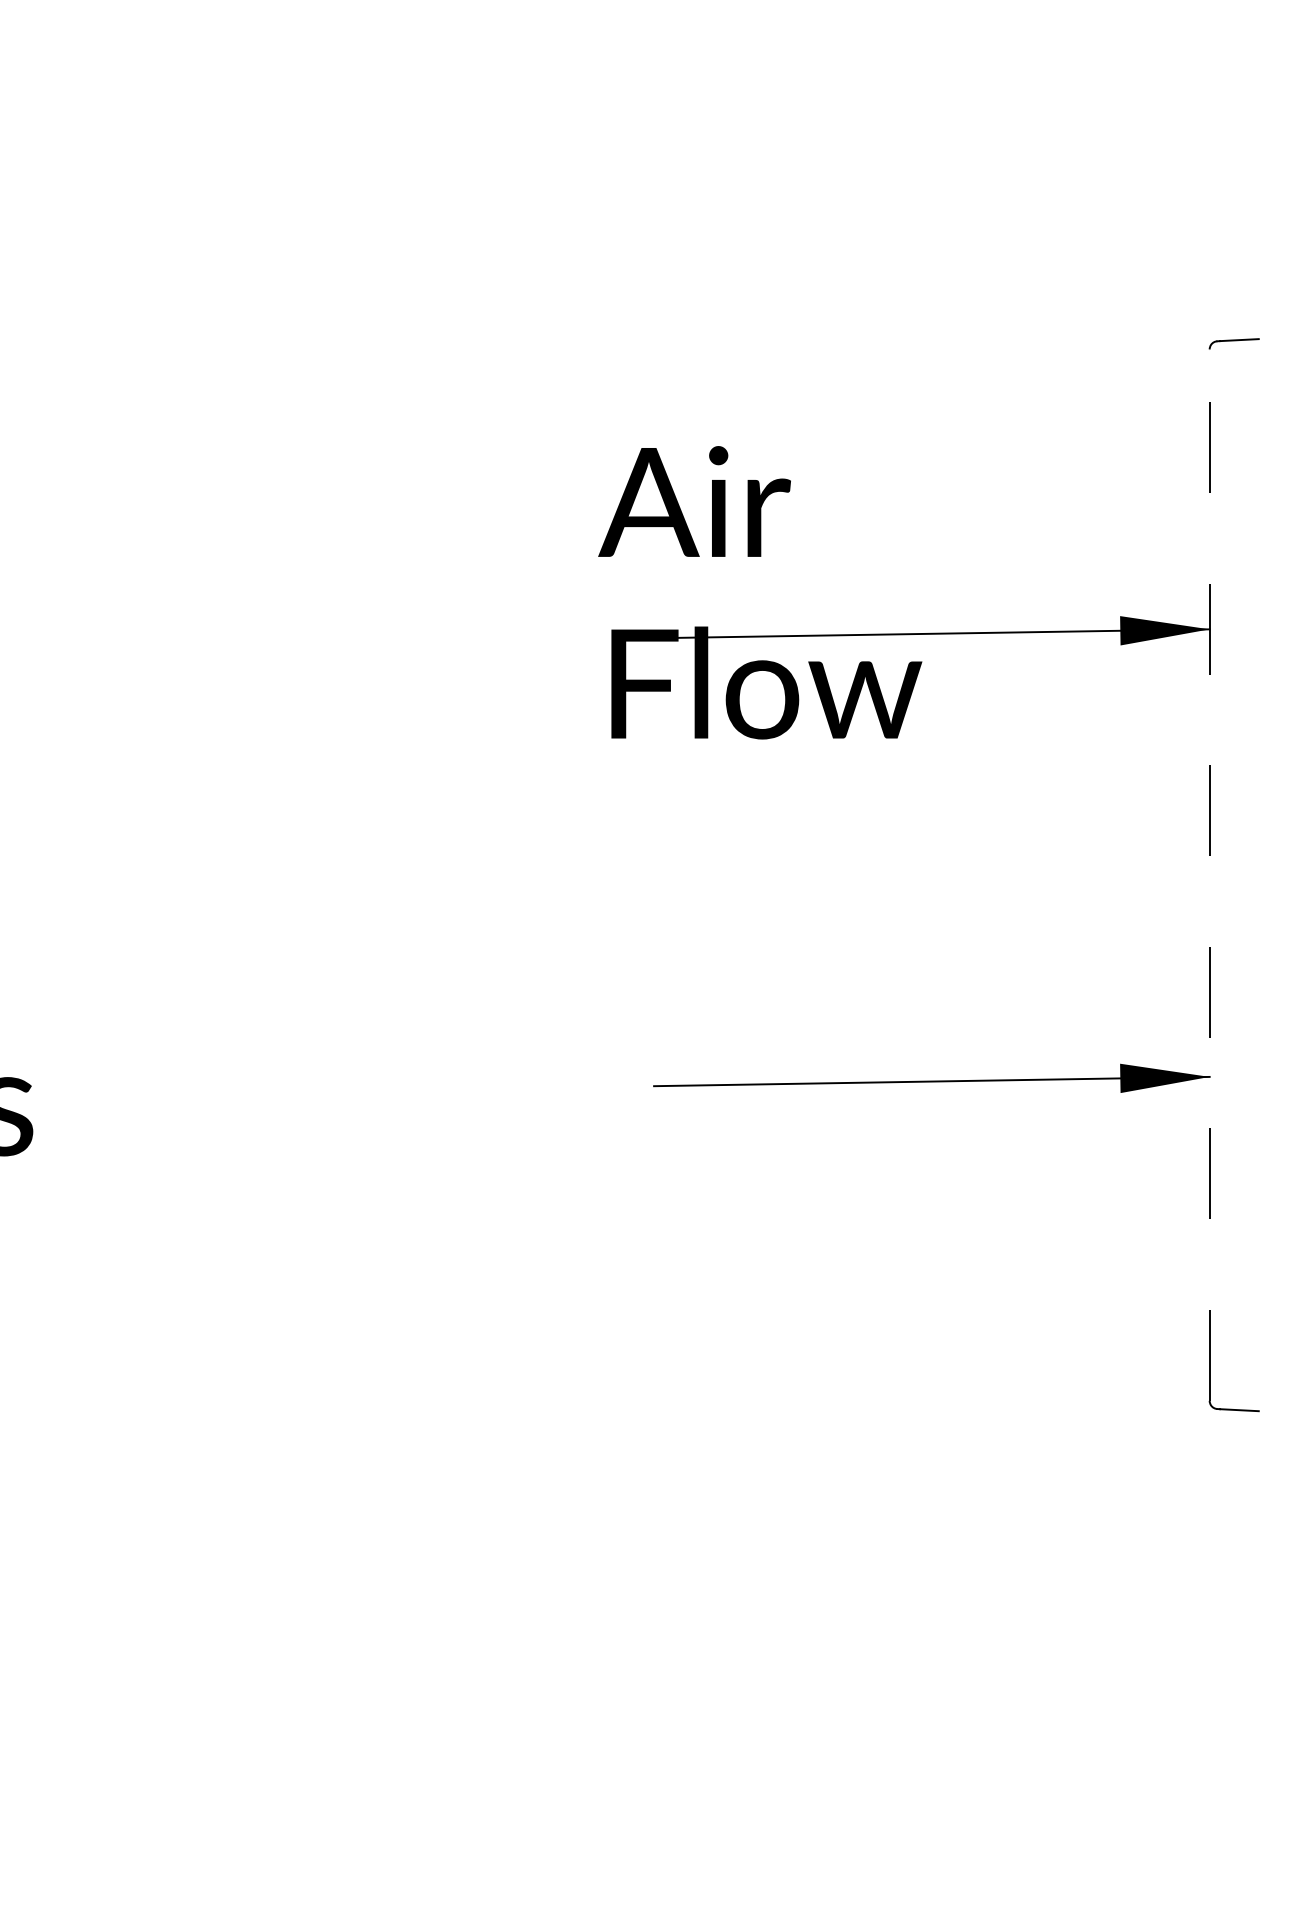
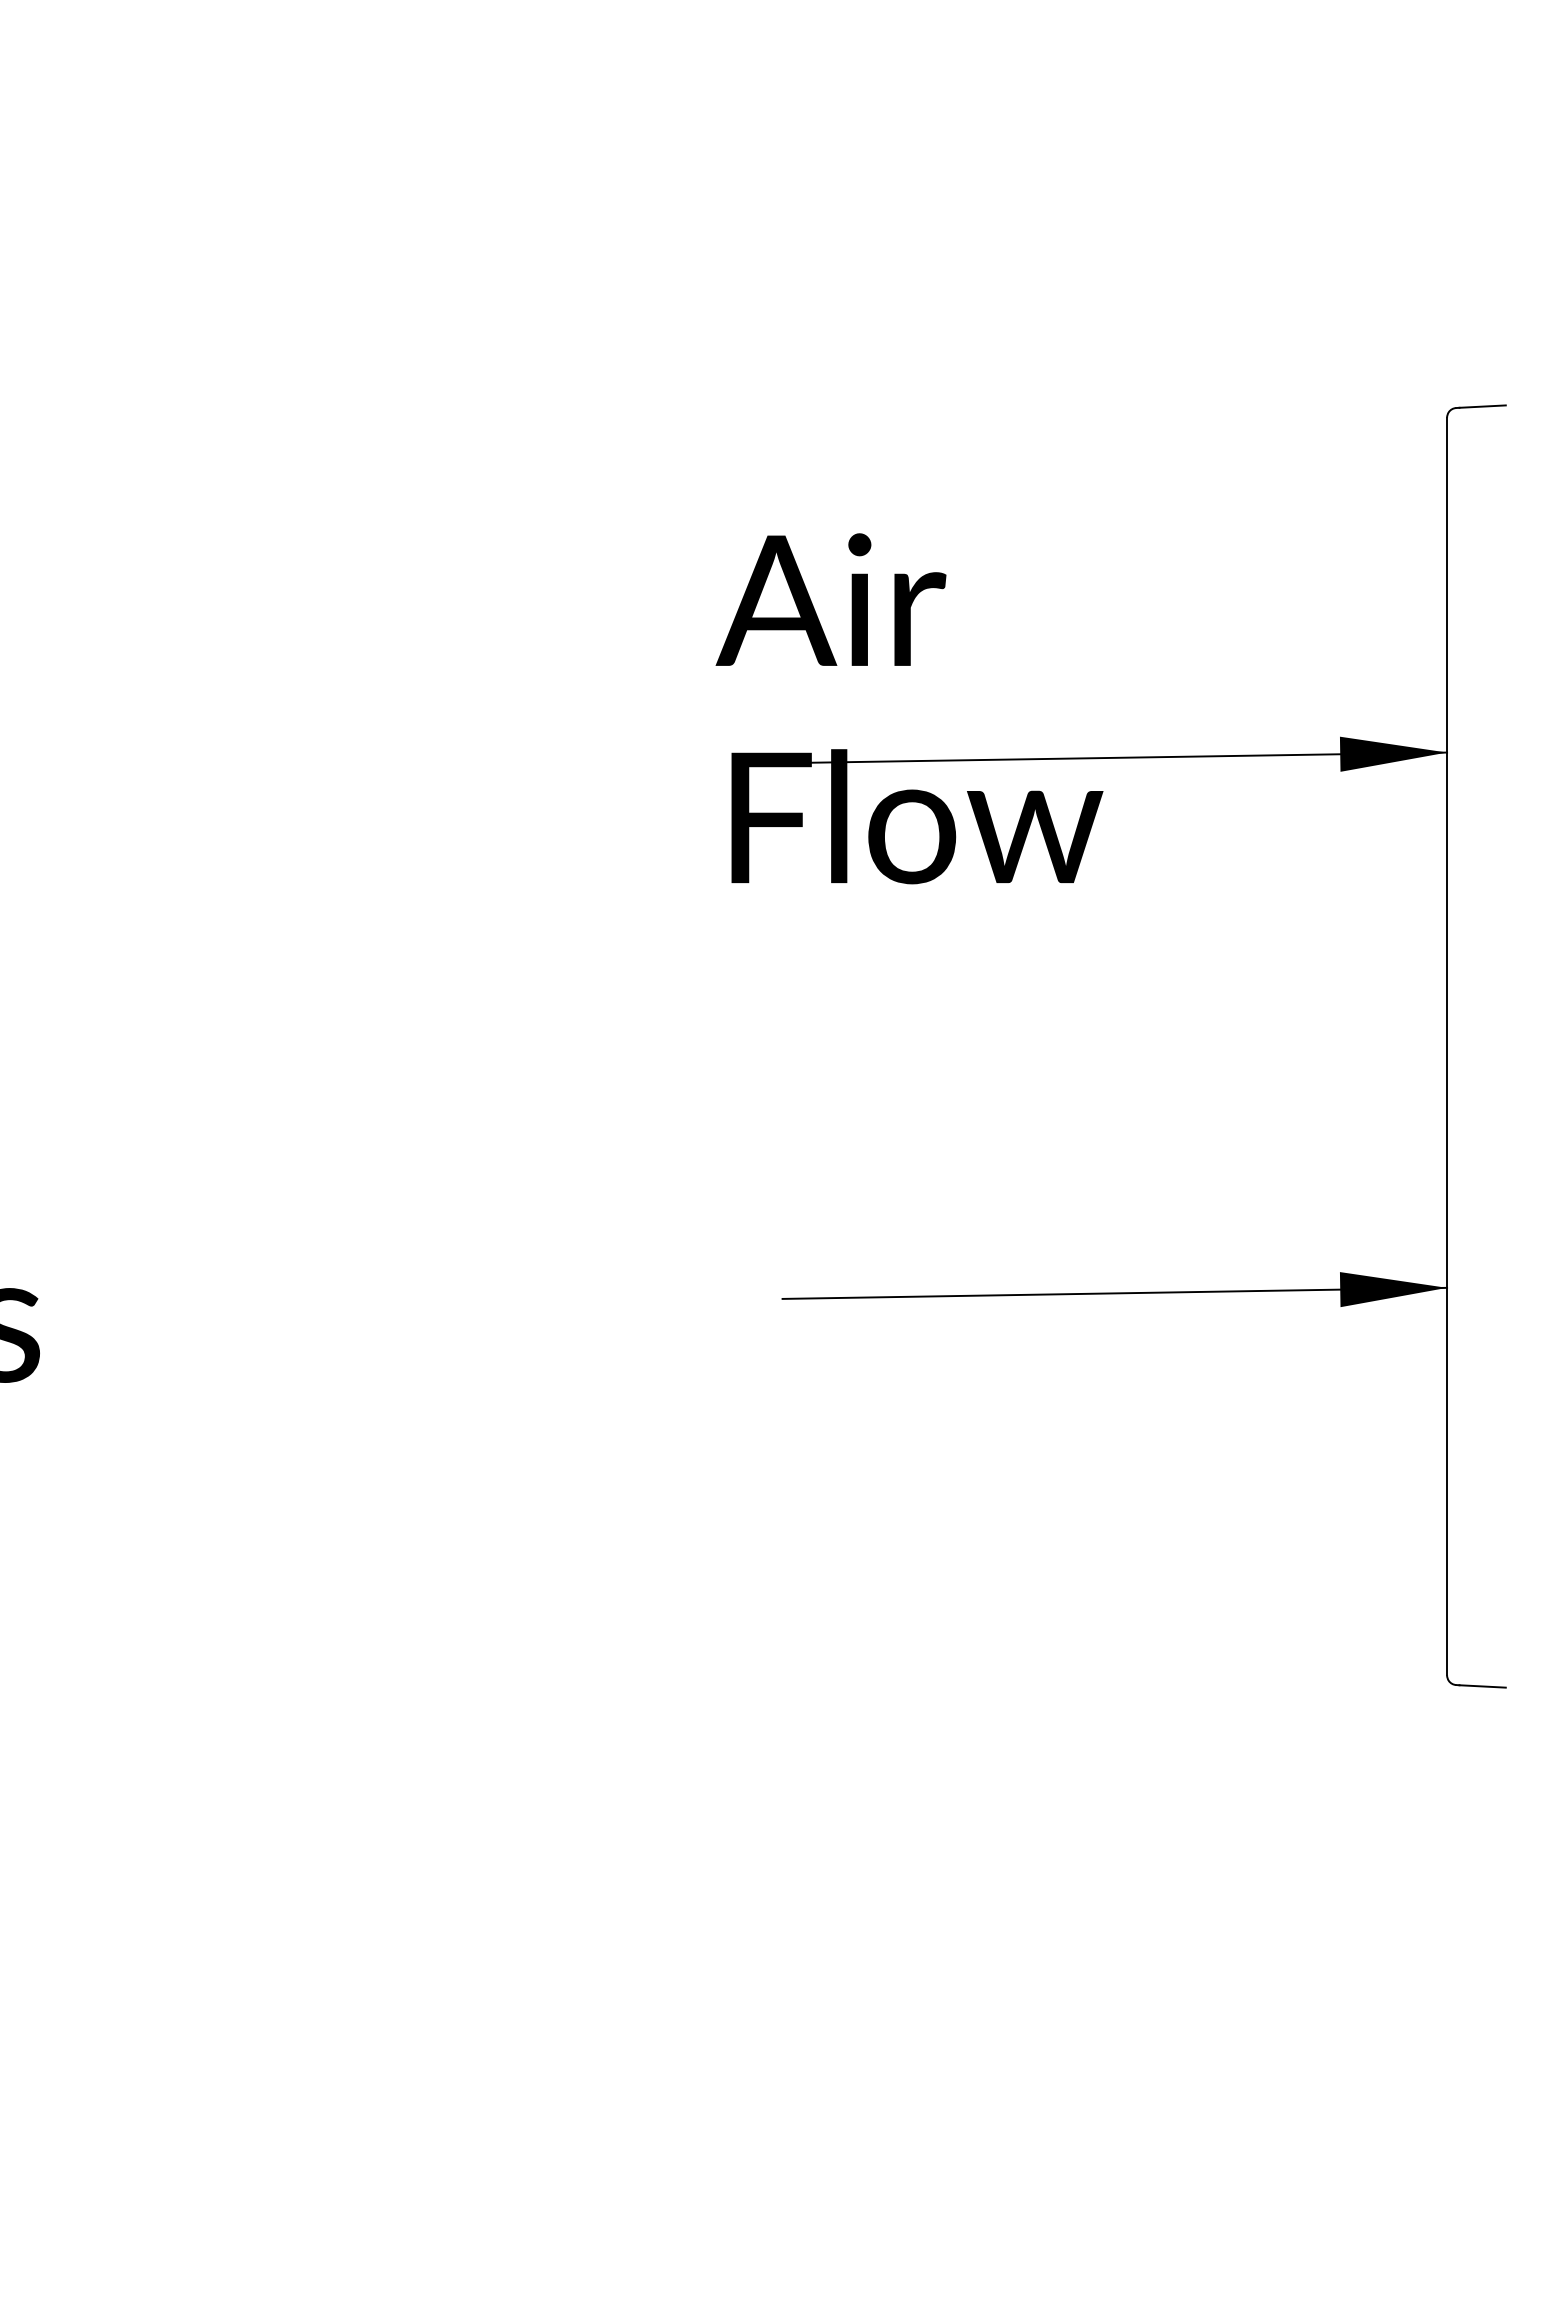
line: (1210, 875) -> (1447, 1046), dashed -> solid

